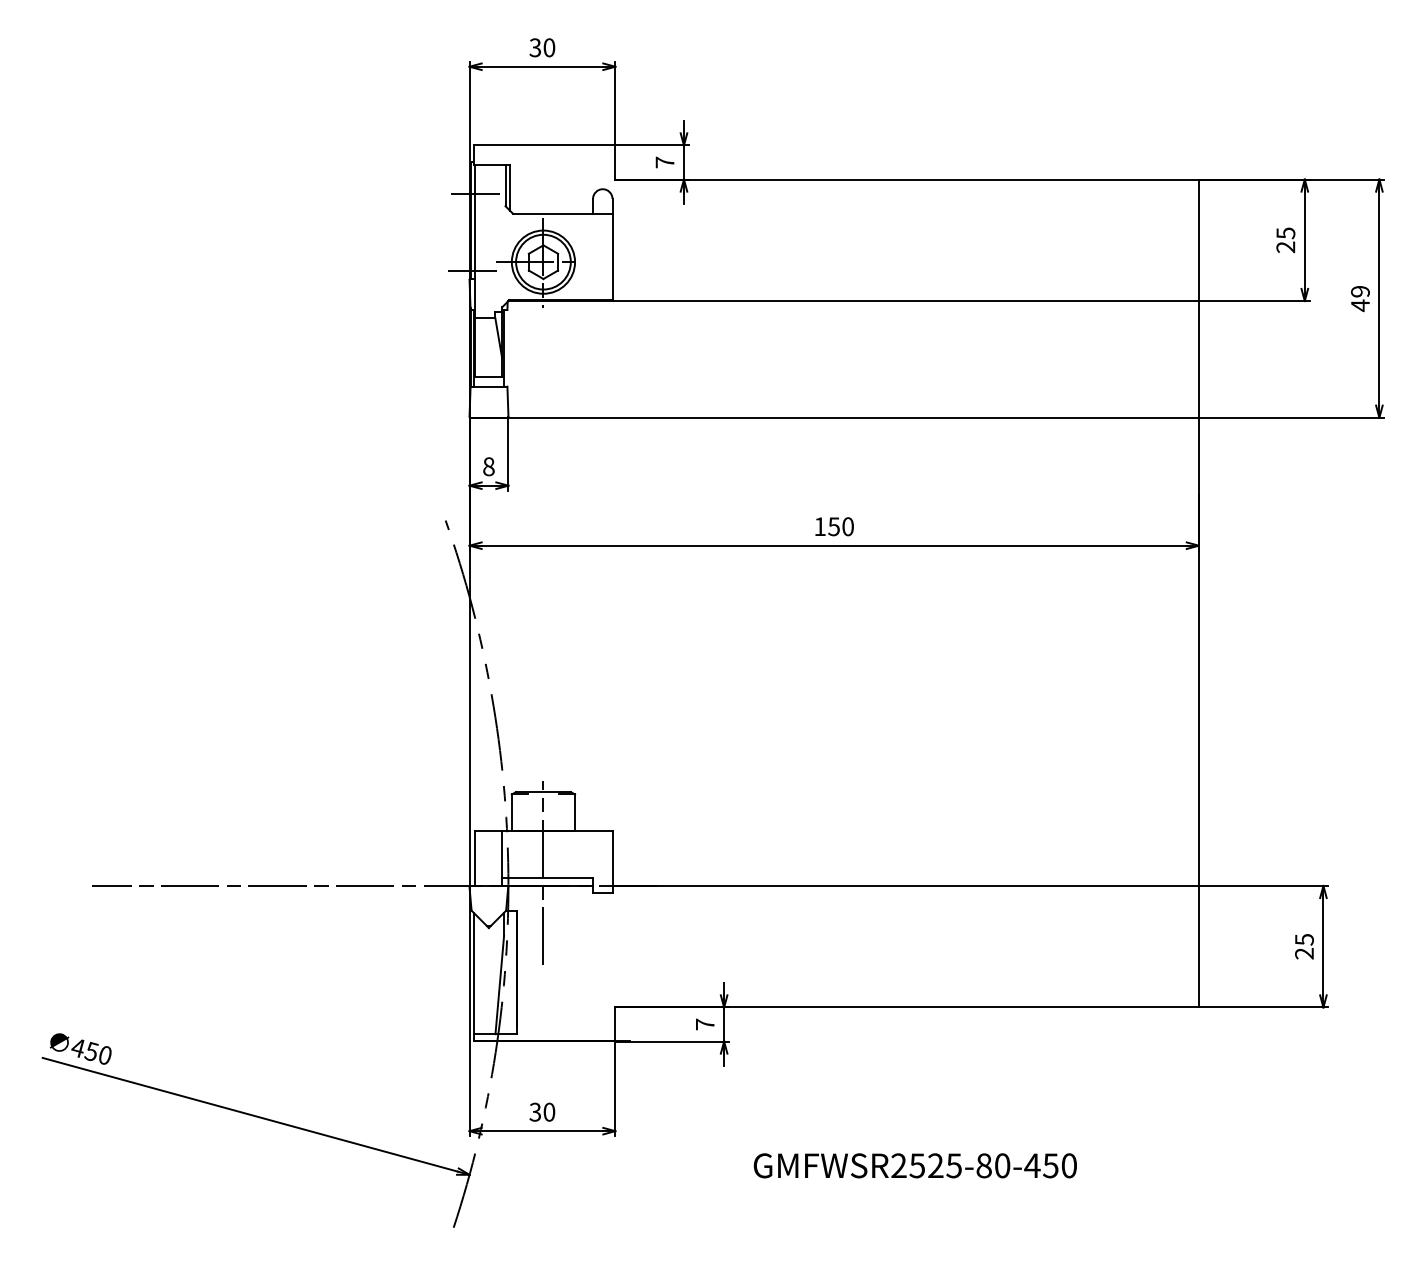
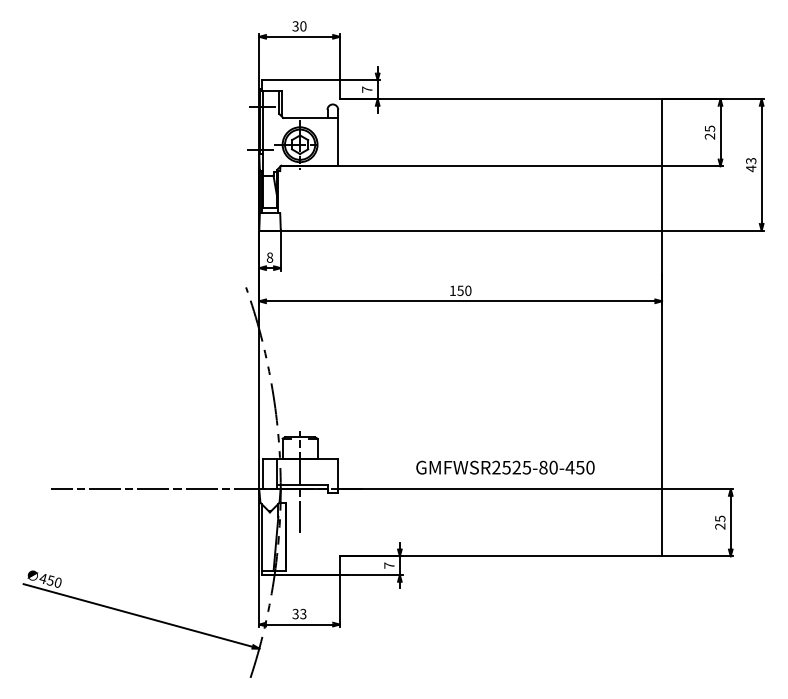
text: (1360, 292) -> (751, 161), 49 -> 43
text: (549, 1112) -> (303, 614), 30 -> 33
text: (915, 1165) -> (505, 467), moved

